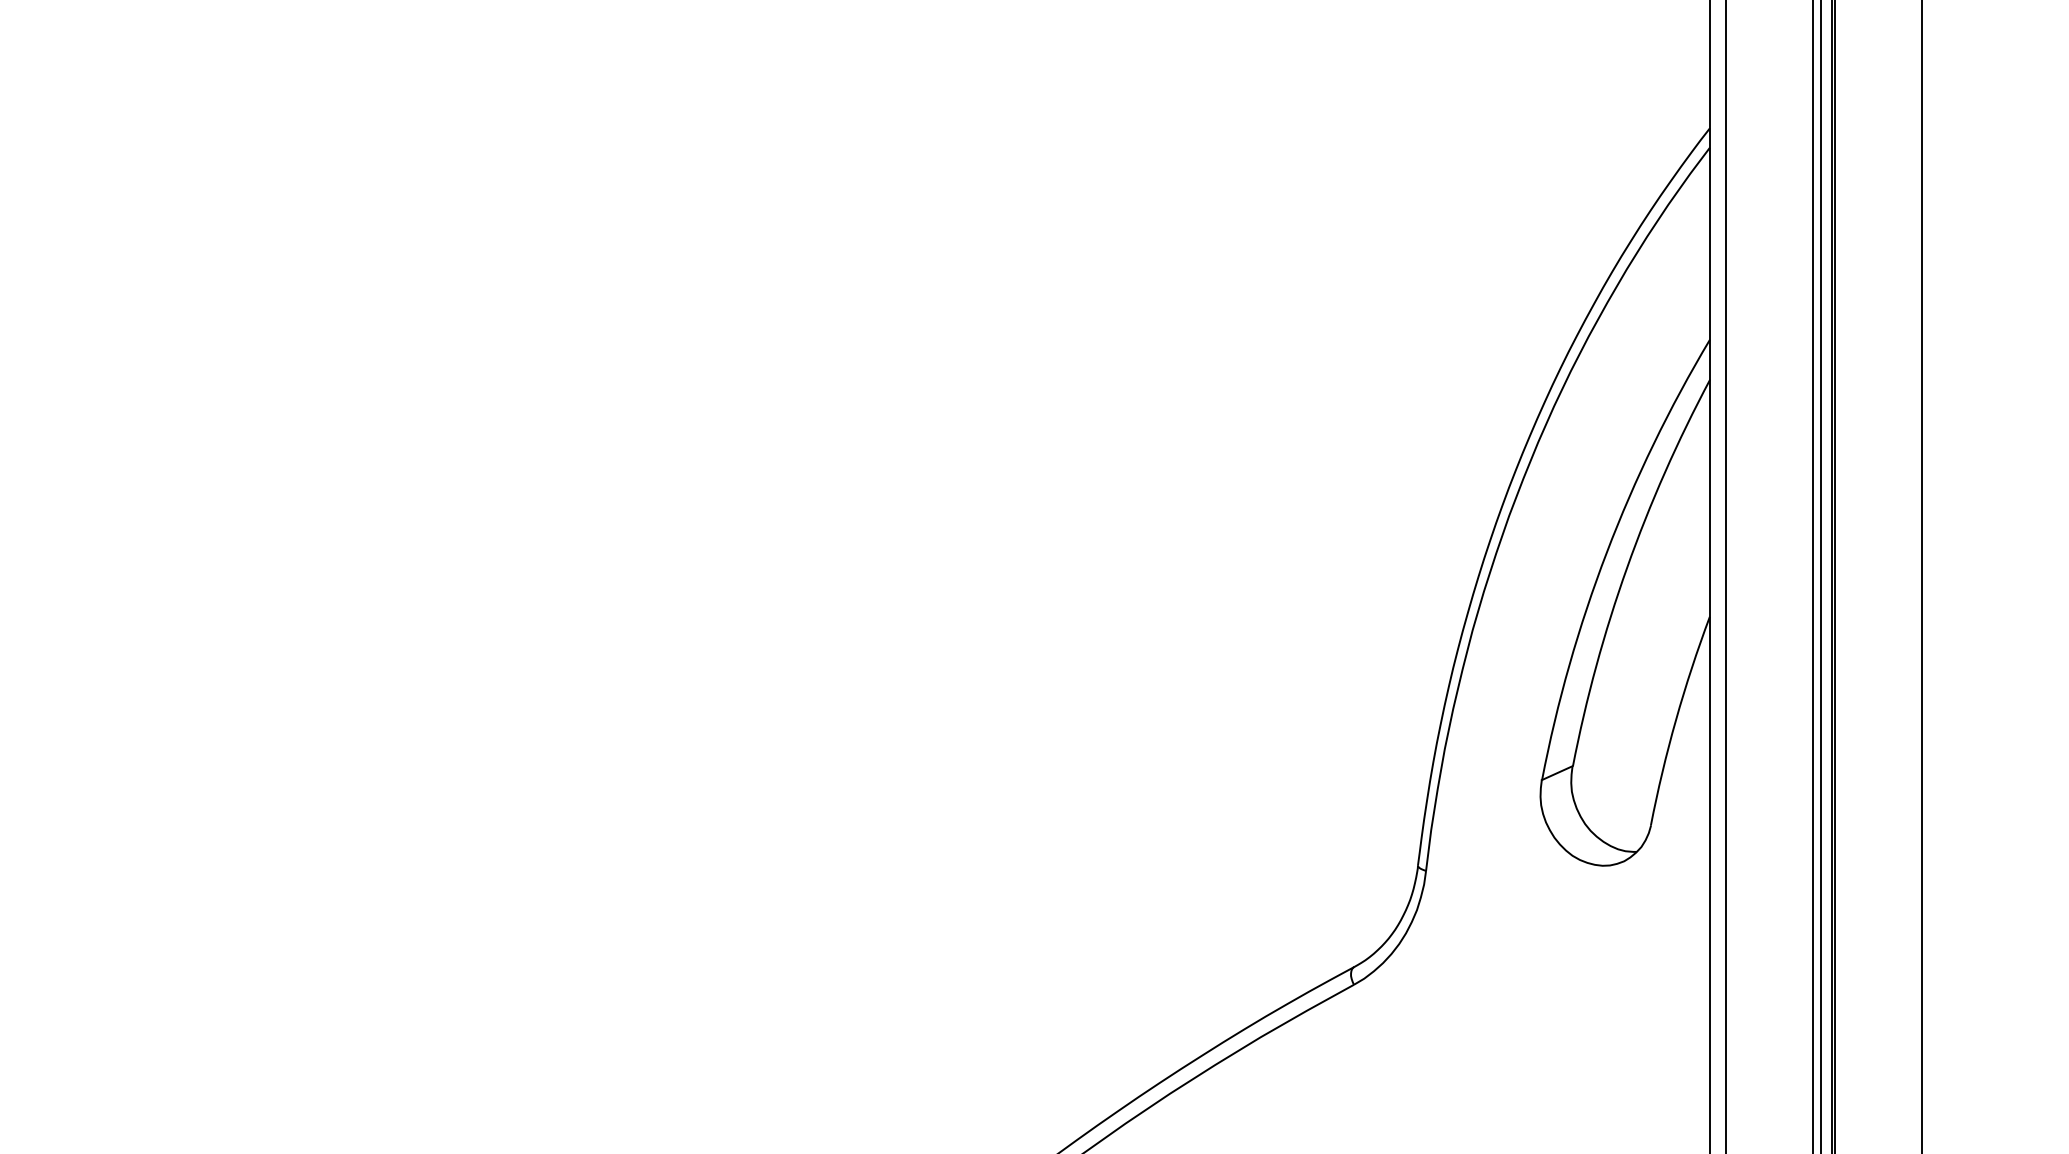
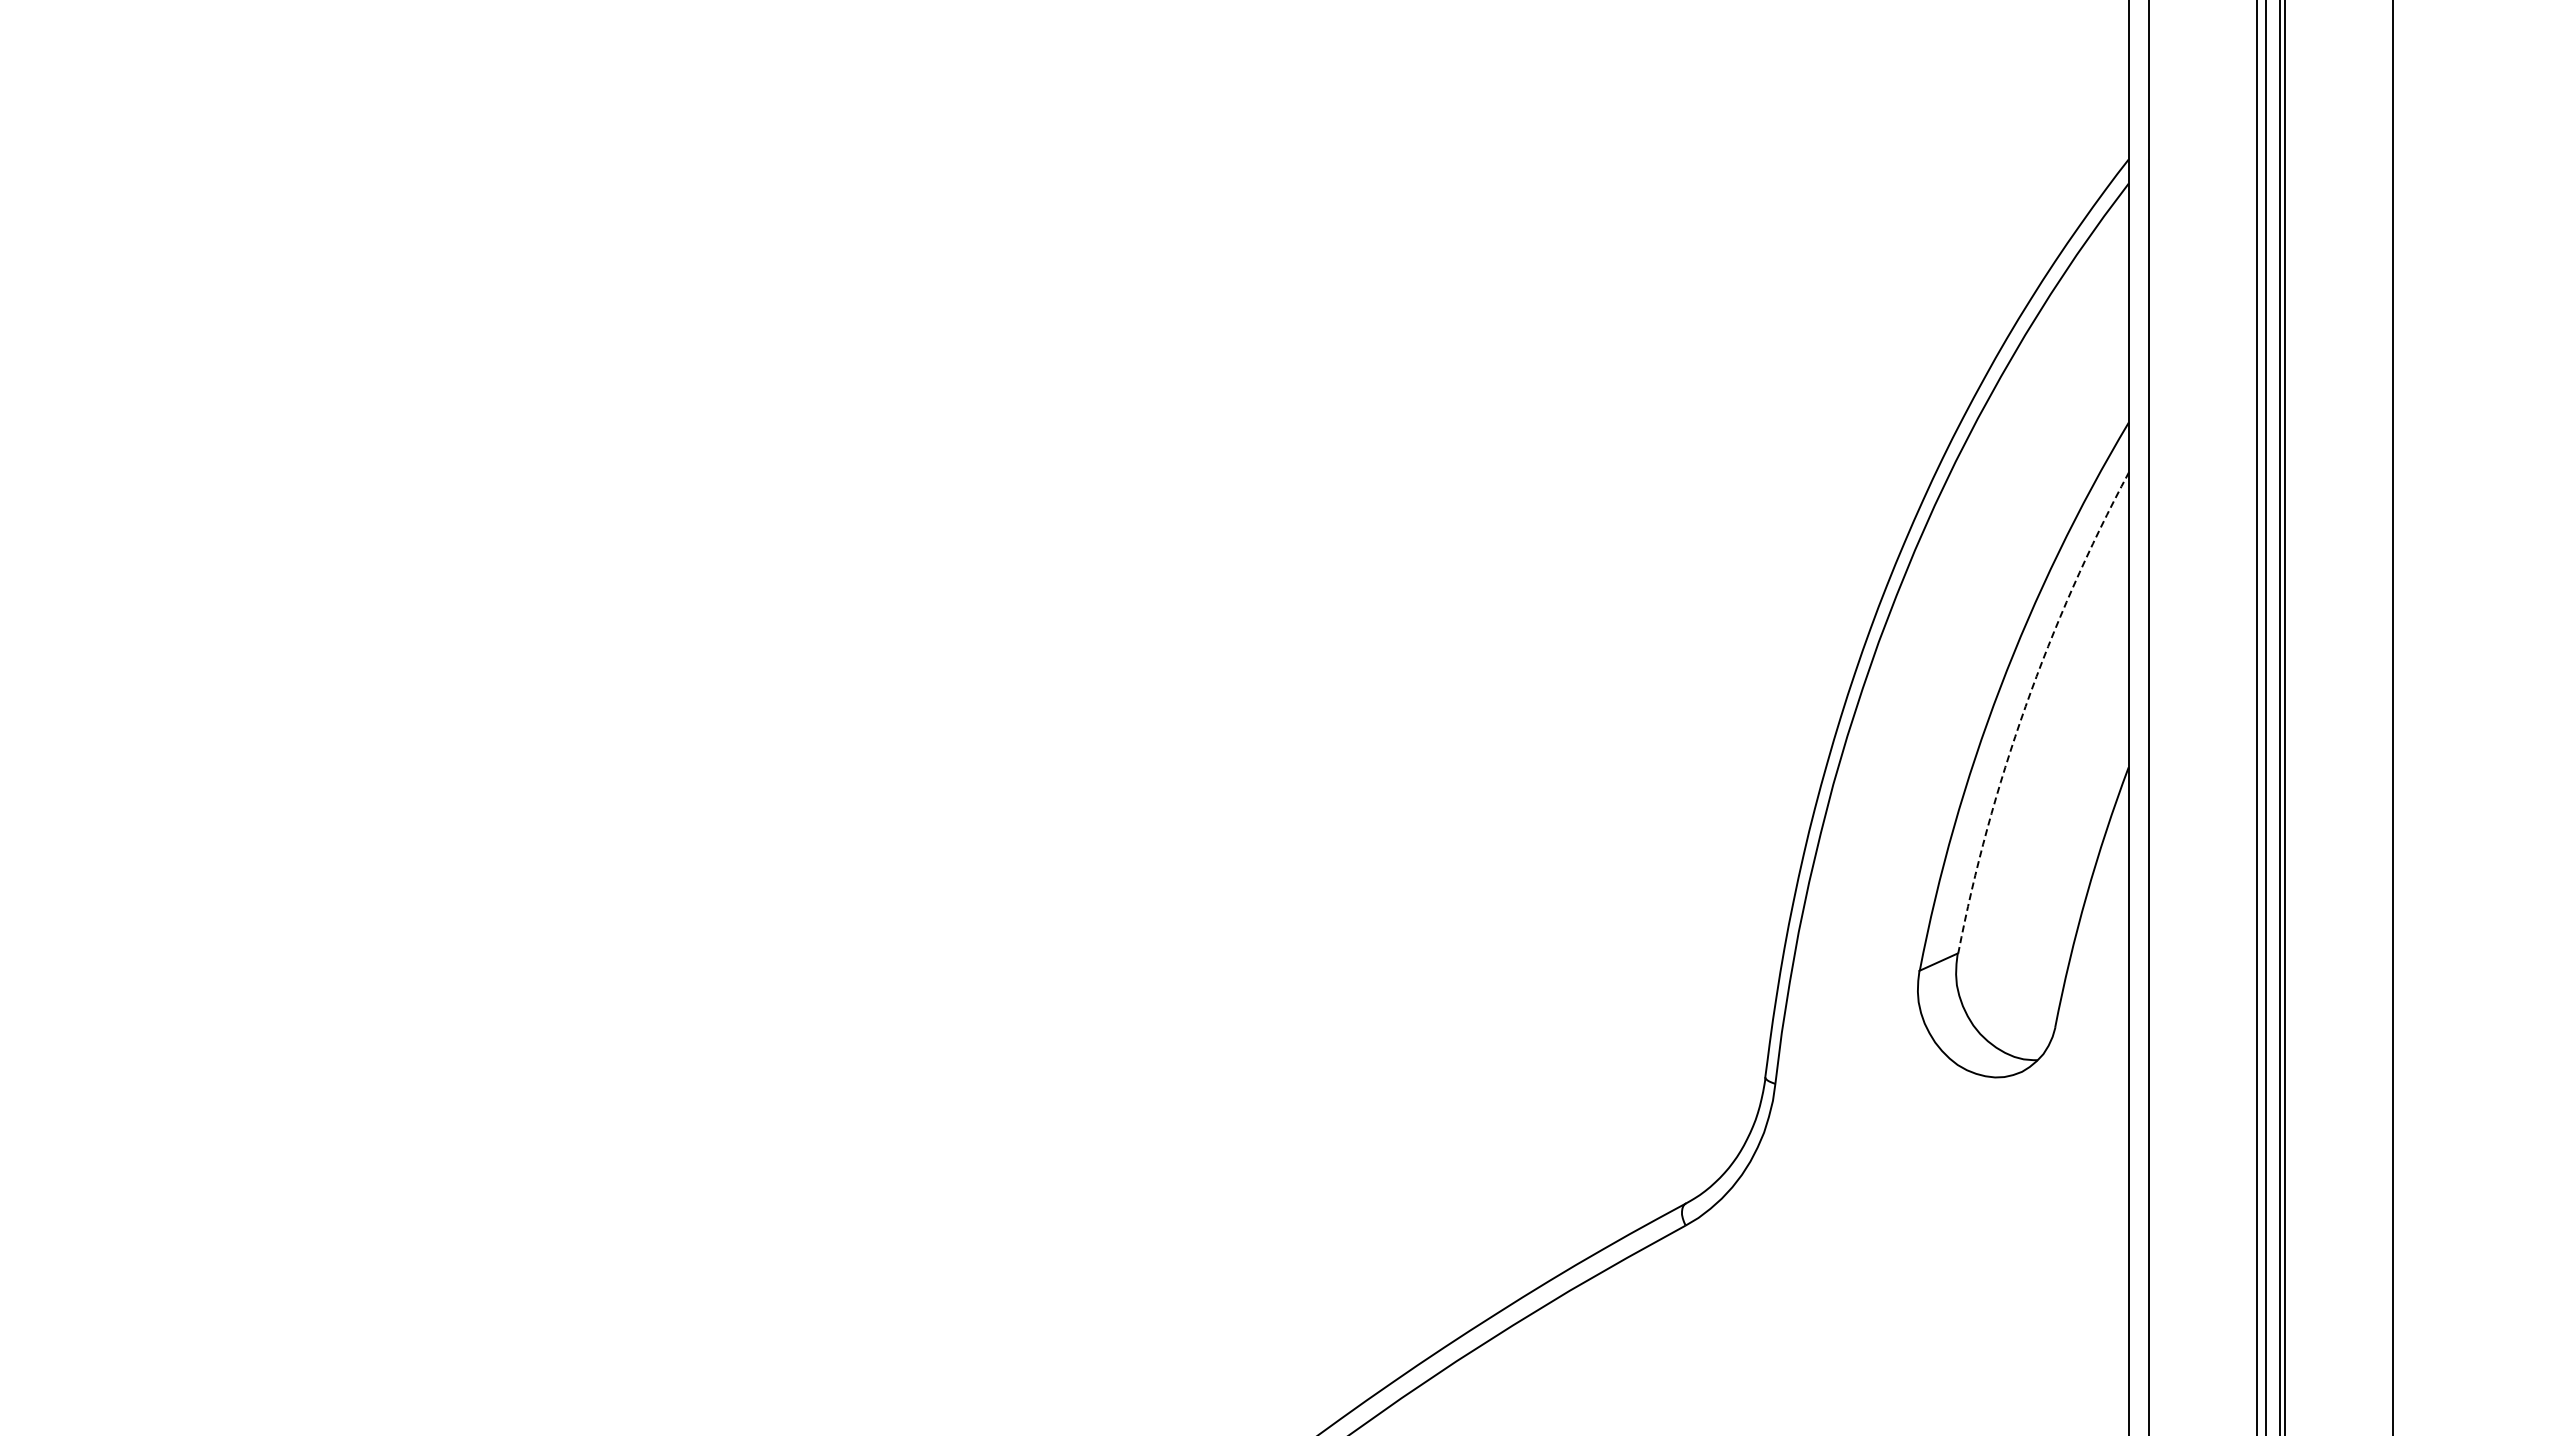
arc: (1627, 567) -> (2025, 706), solid -> dashed

